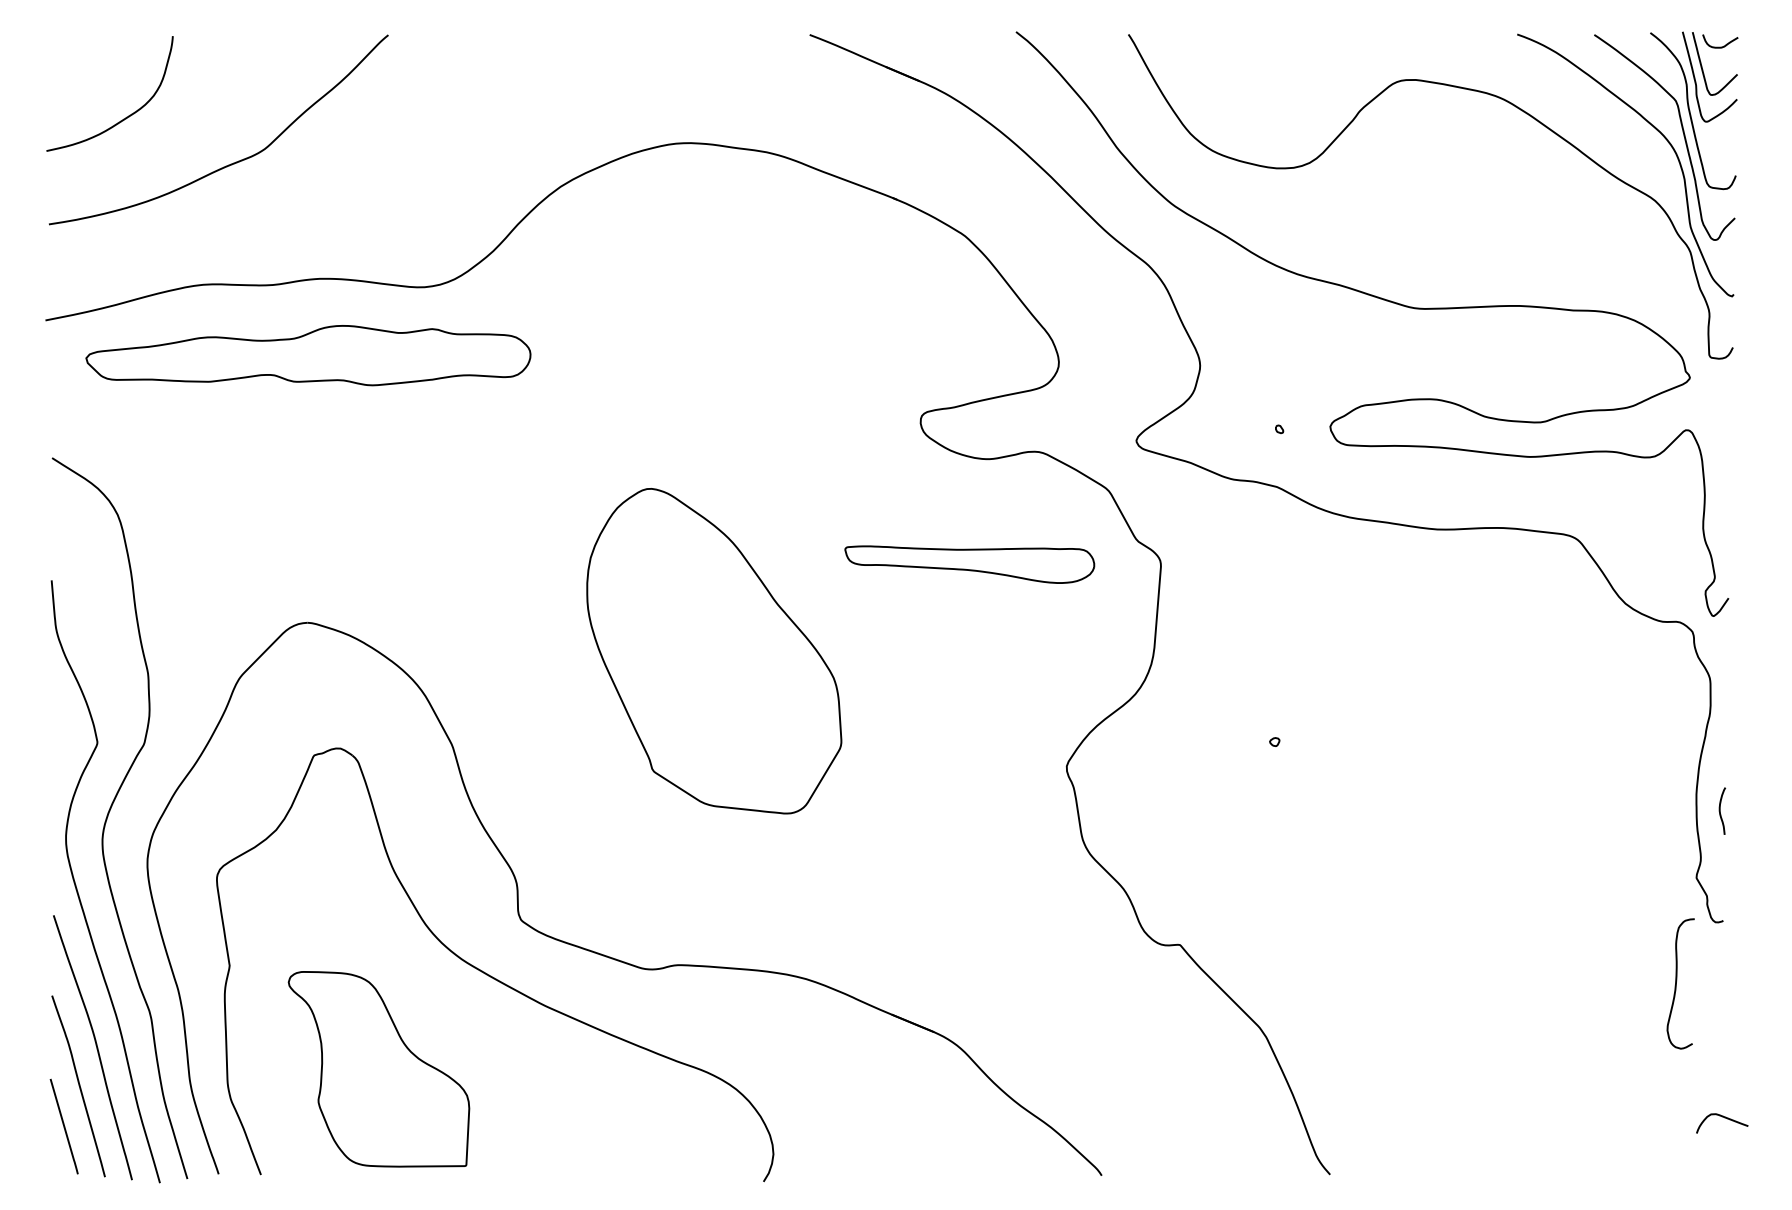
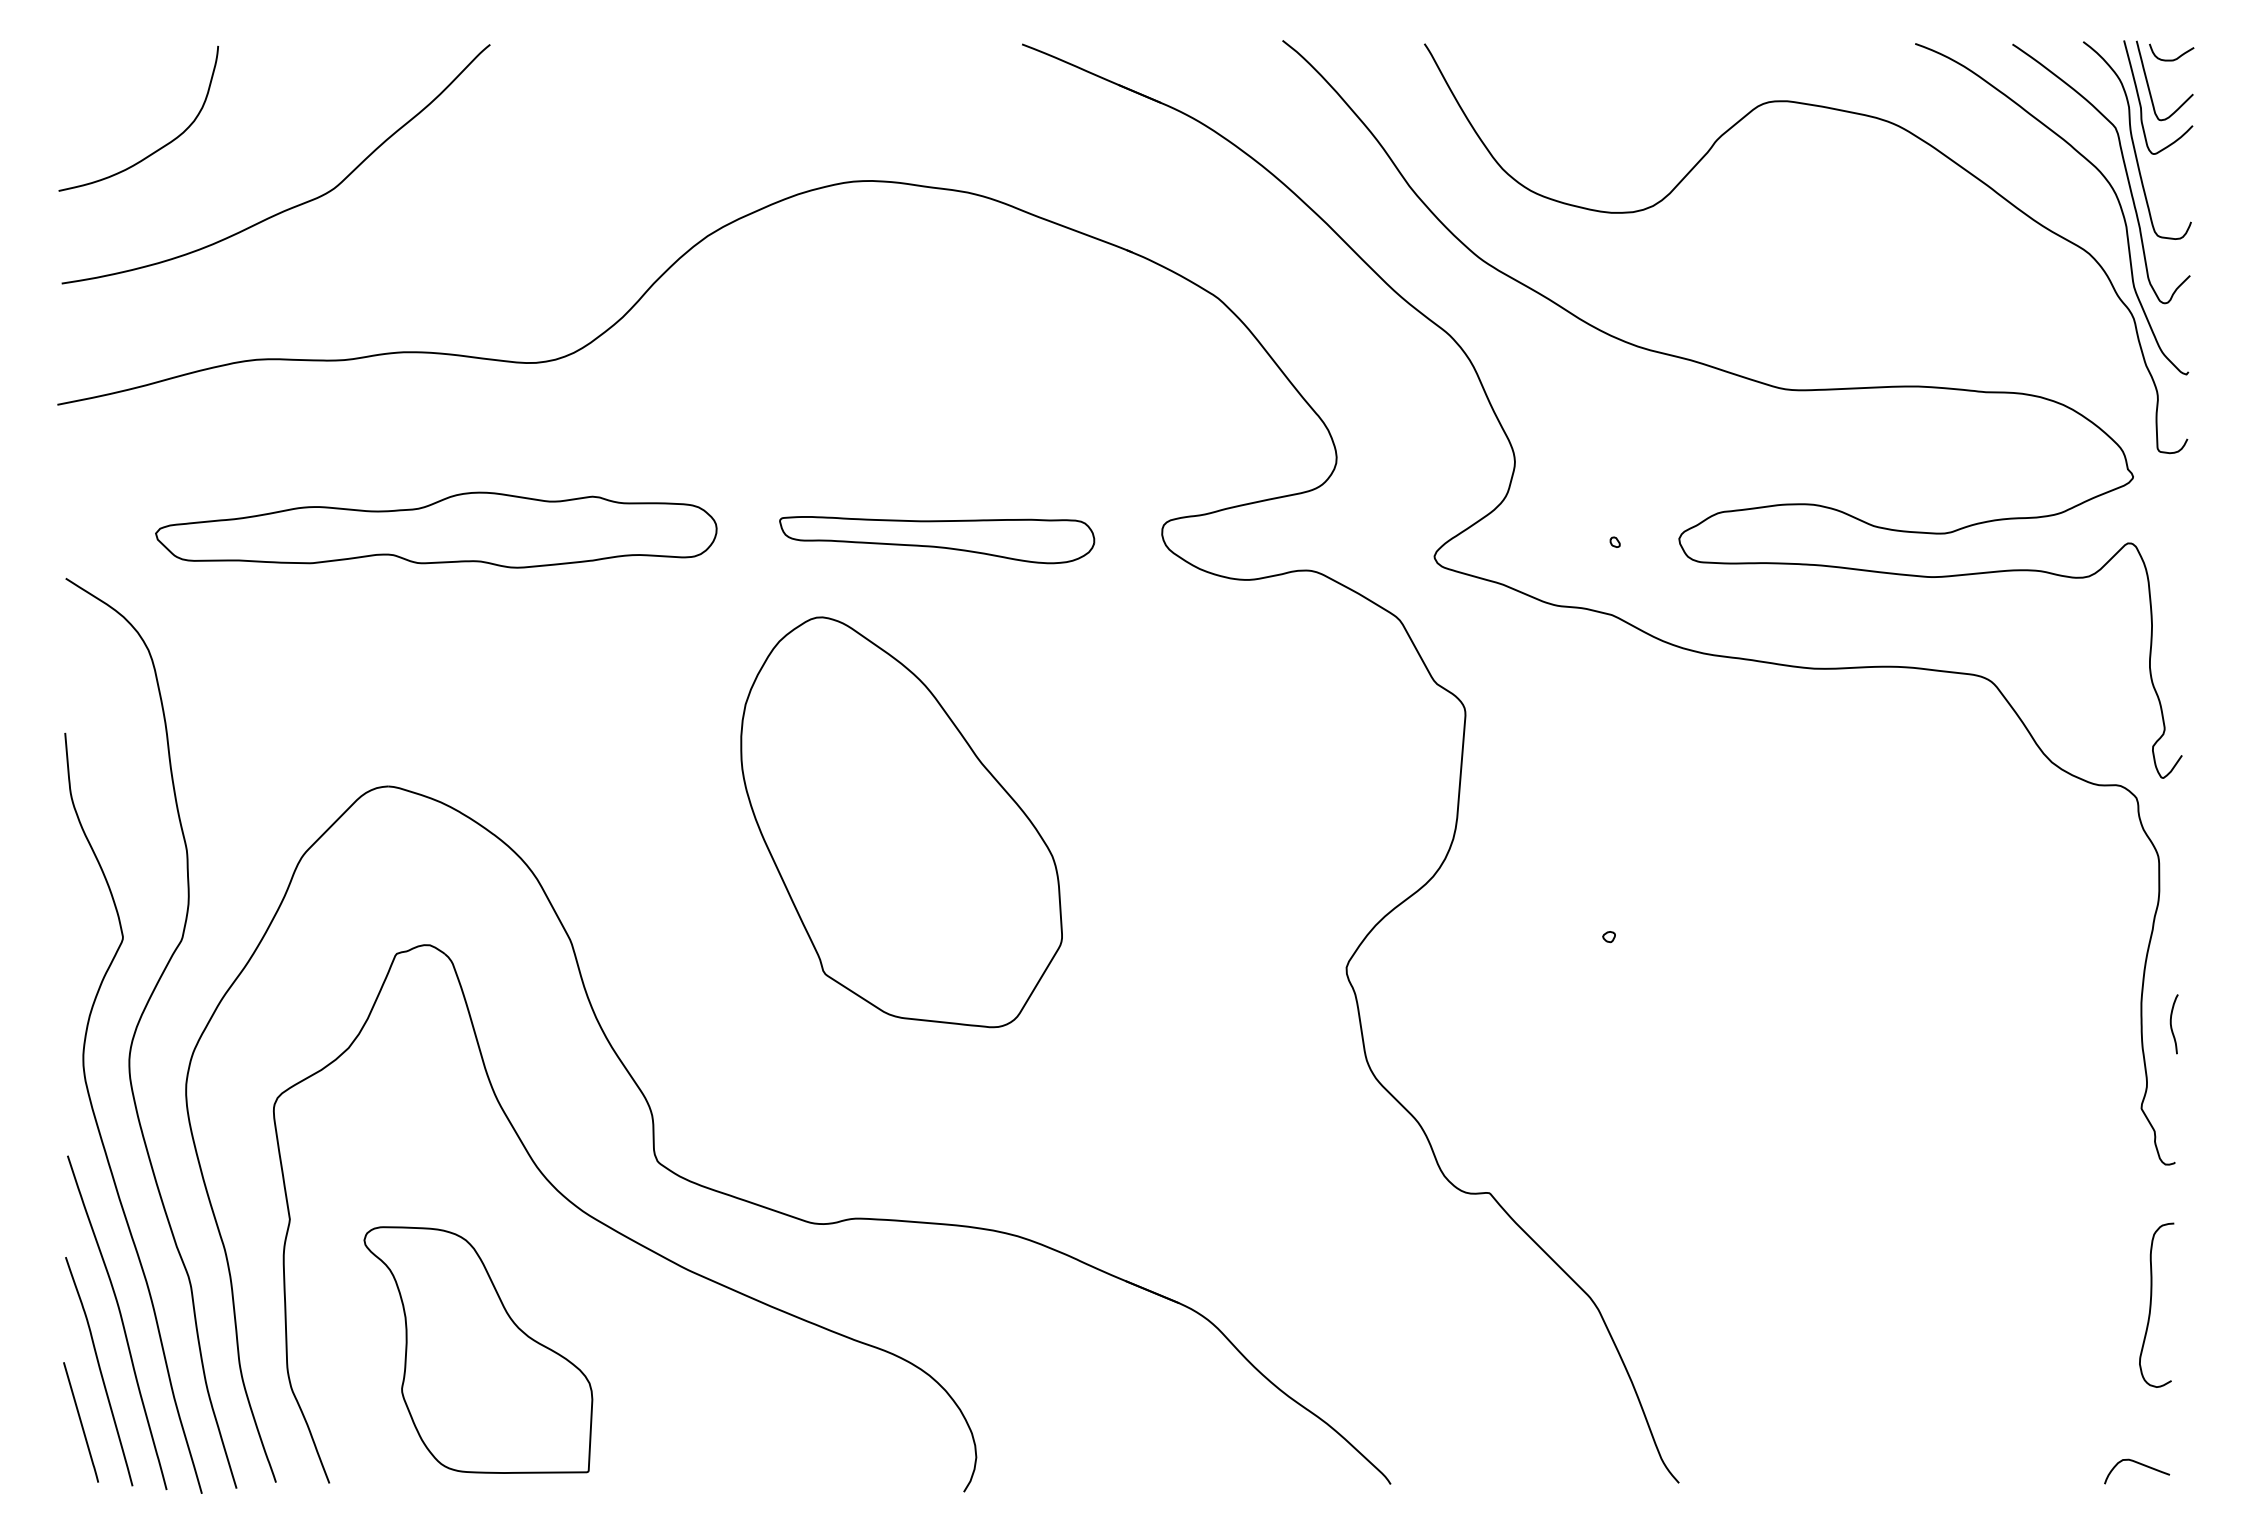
part: (308, 355) -> (436, 529), moved
part: (970, 564) -> (937, 540), moved
curve: (1676, 983) -> (2151, 1304), moved
curve: (1725, 1118) -> (2141, 1465), moved

